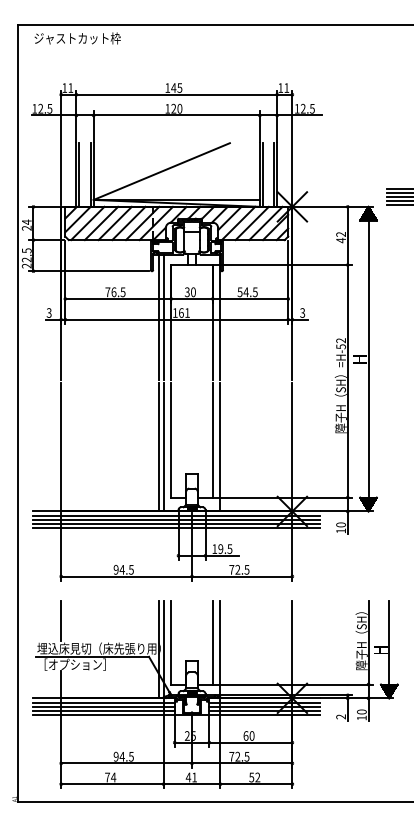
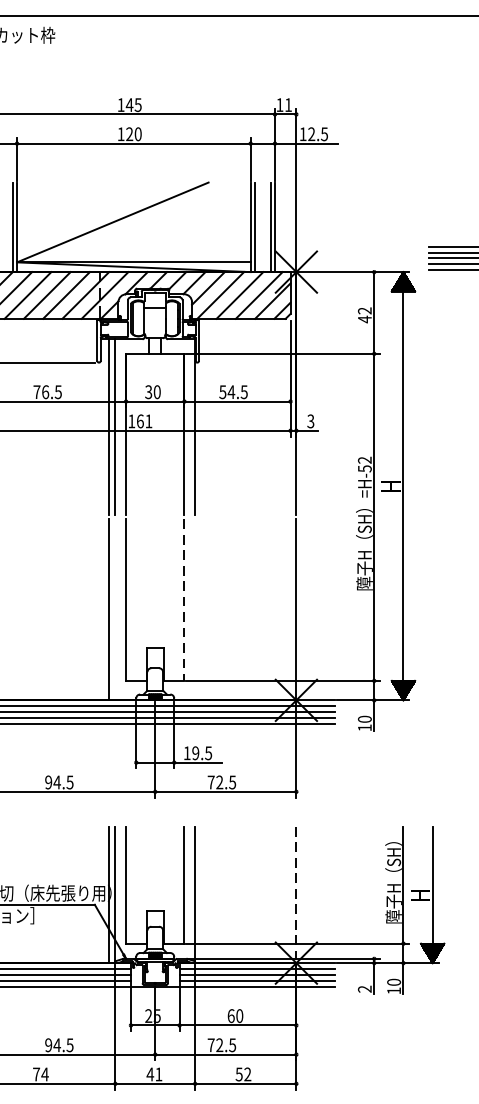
line: (212, 440) -> (184, 600), solid -> dashed
line: (163, 446) -> (115, 609), removed
line: (220, 446) -> (195, 609), removed
line: (292, 650) -> (296, 895), solid -> dashed

